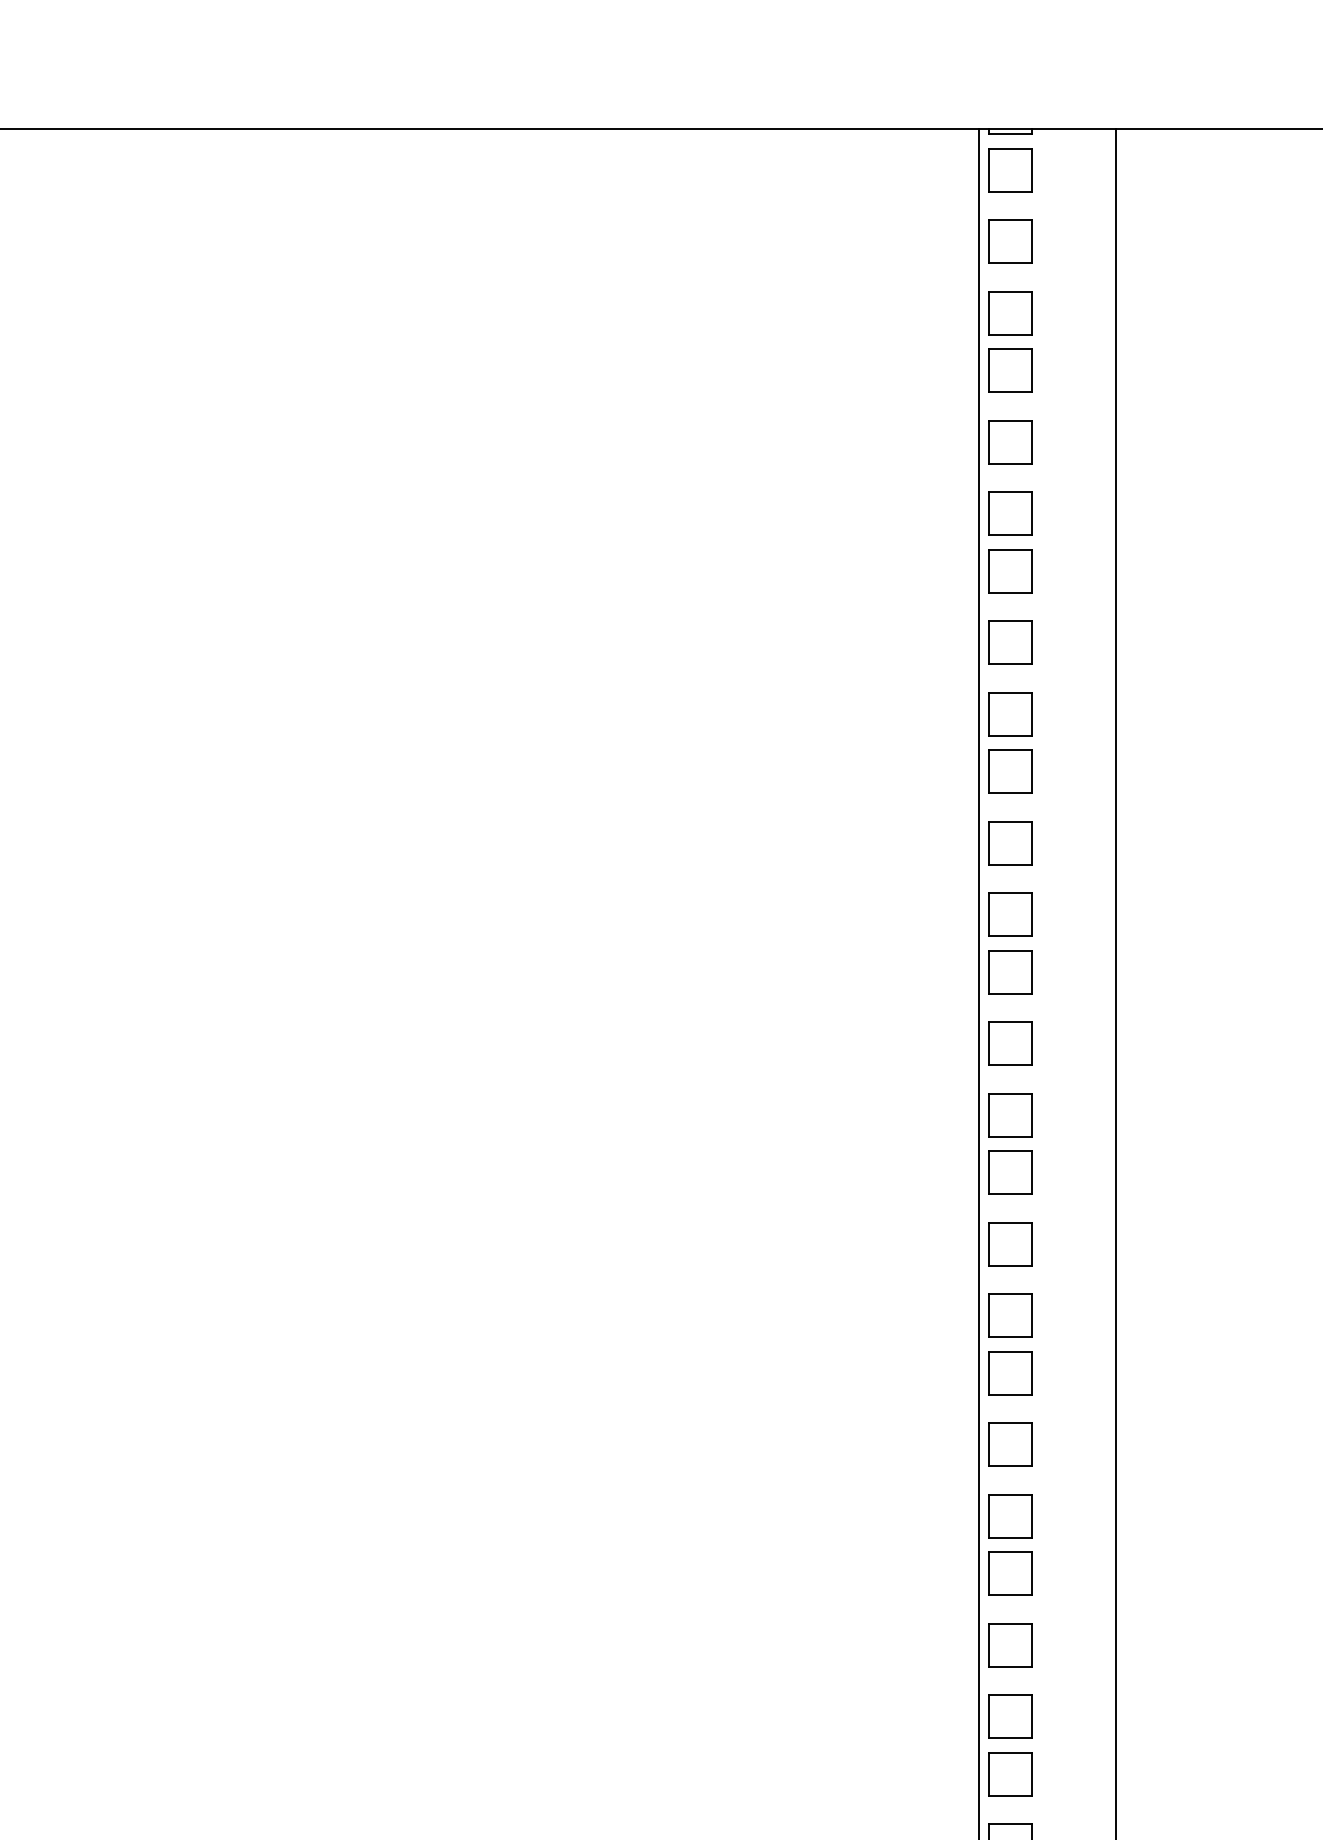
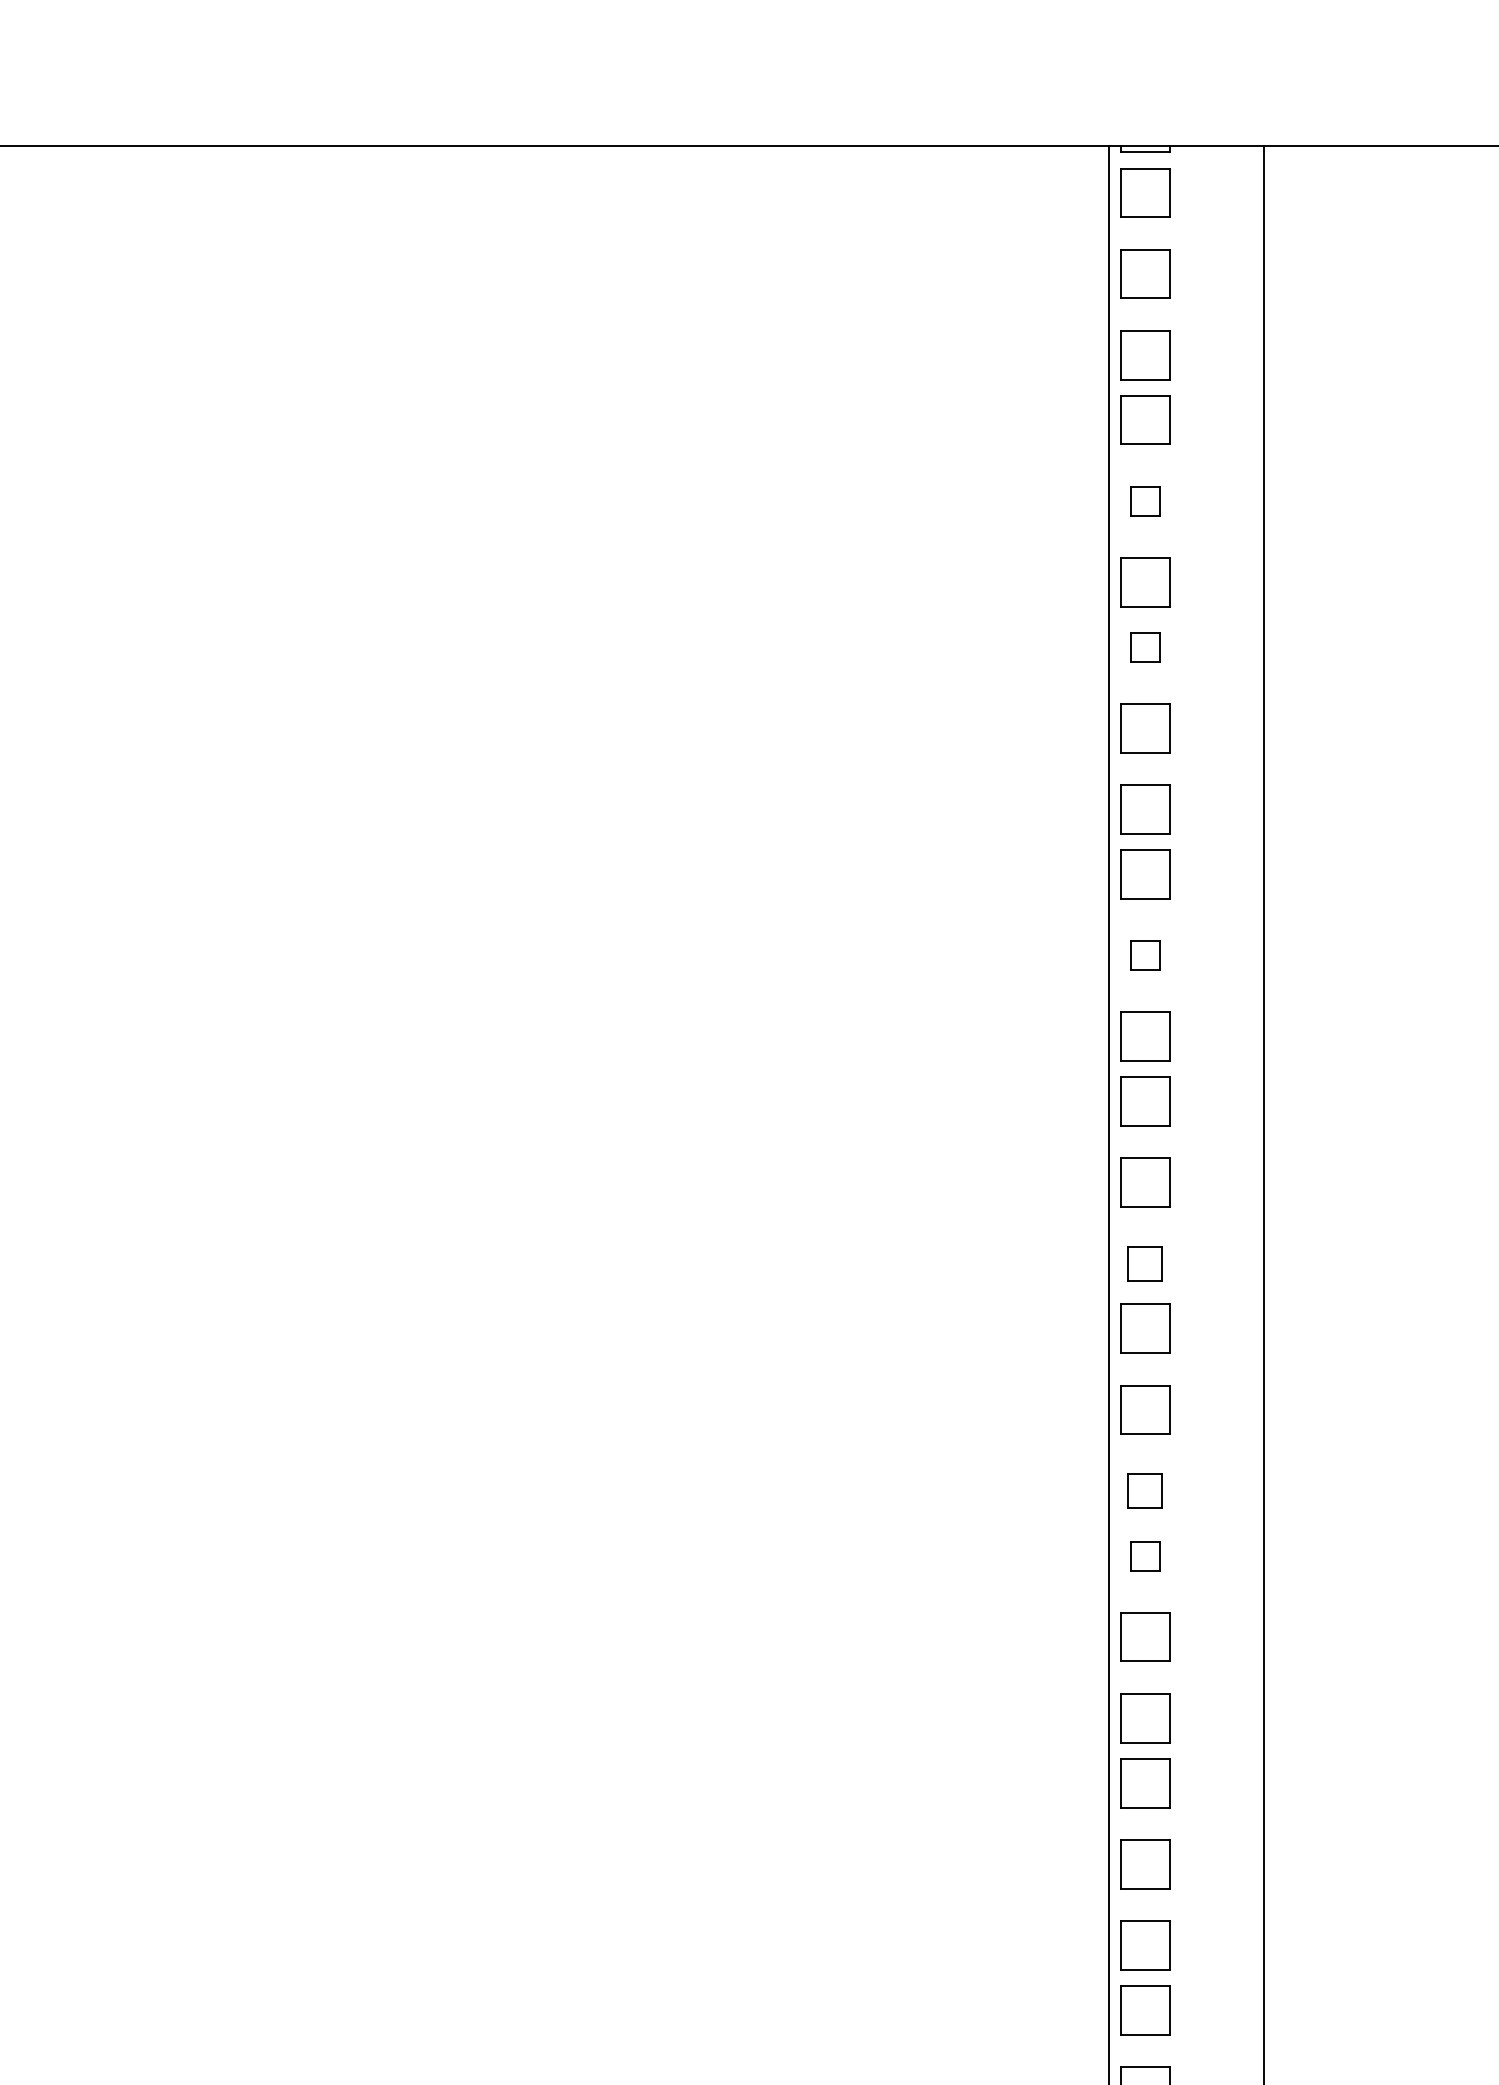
part: (1010, 442) -> (1144, 501), size x0.6
part: (1010, 571) -> (1144, 647), size x0.6
part: (1010, 843) -> (1144, 955), size x0.6
part: (1010, 1115) -> (1144, 1264), size x0.7
part: (1010, 1315) -> (1144, 1490), size x0.7
part: (1010, 1373) -> (1144, 1556), size x0.6

